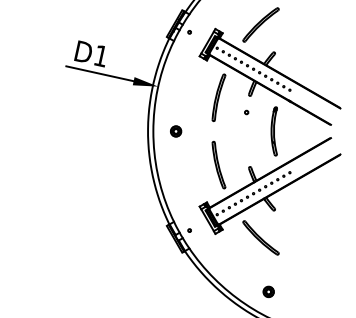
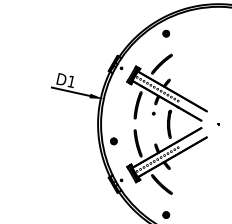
part: (175, 131) -> (113, 141), moved

